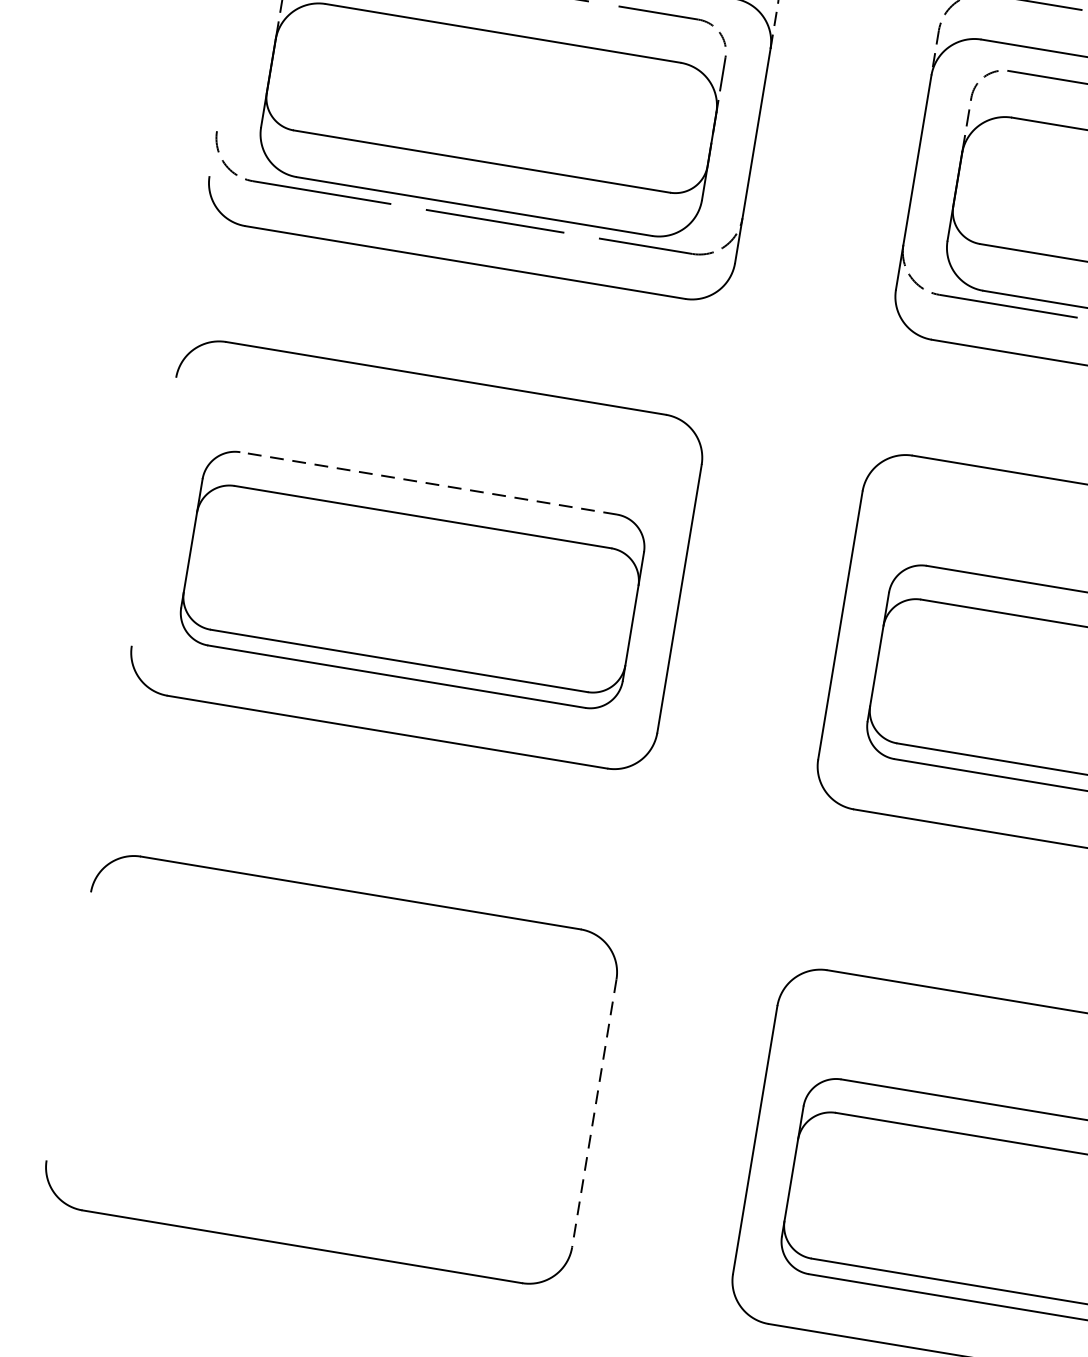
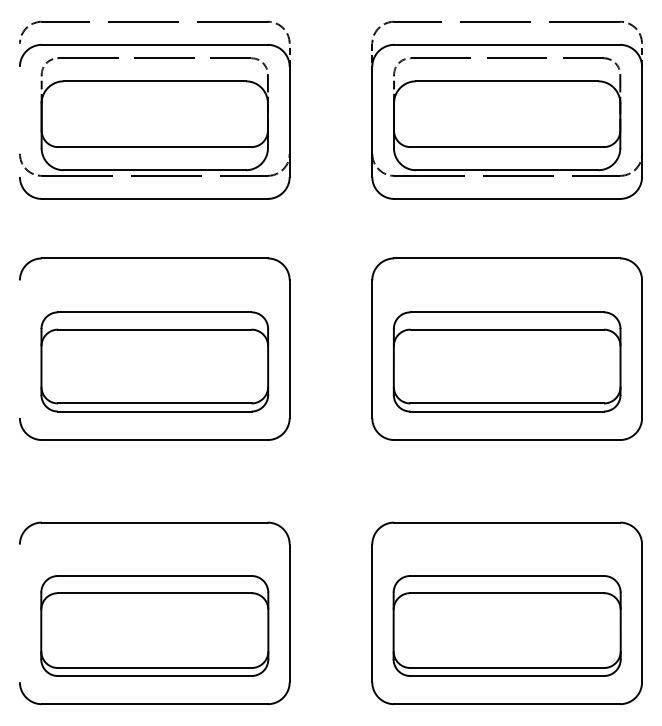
line: (428, 483) -> (154, 312), dashed -> solid
part: (327, 1093) -> (154, 625), added
line: (593, 1113) -> (289, 613), dashed -> solid

